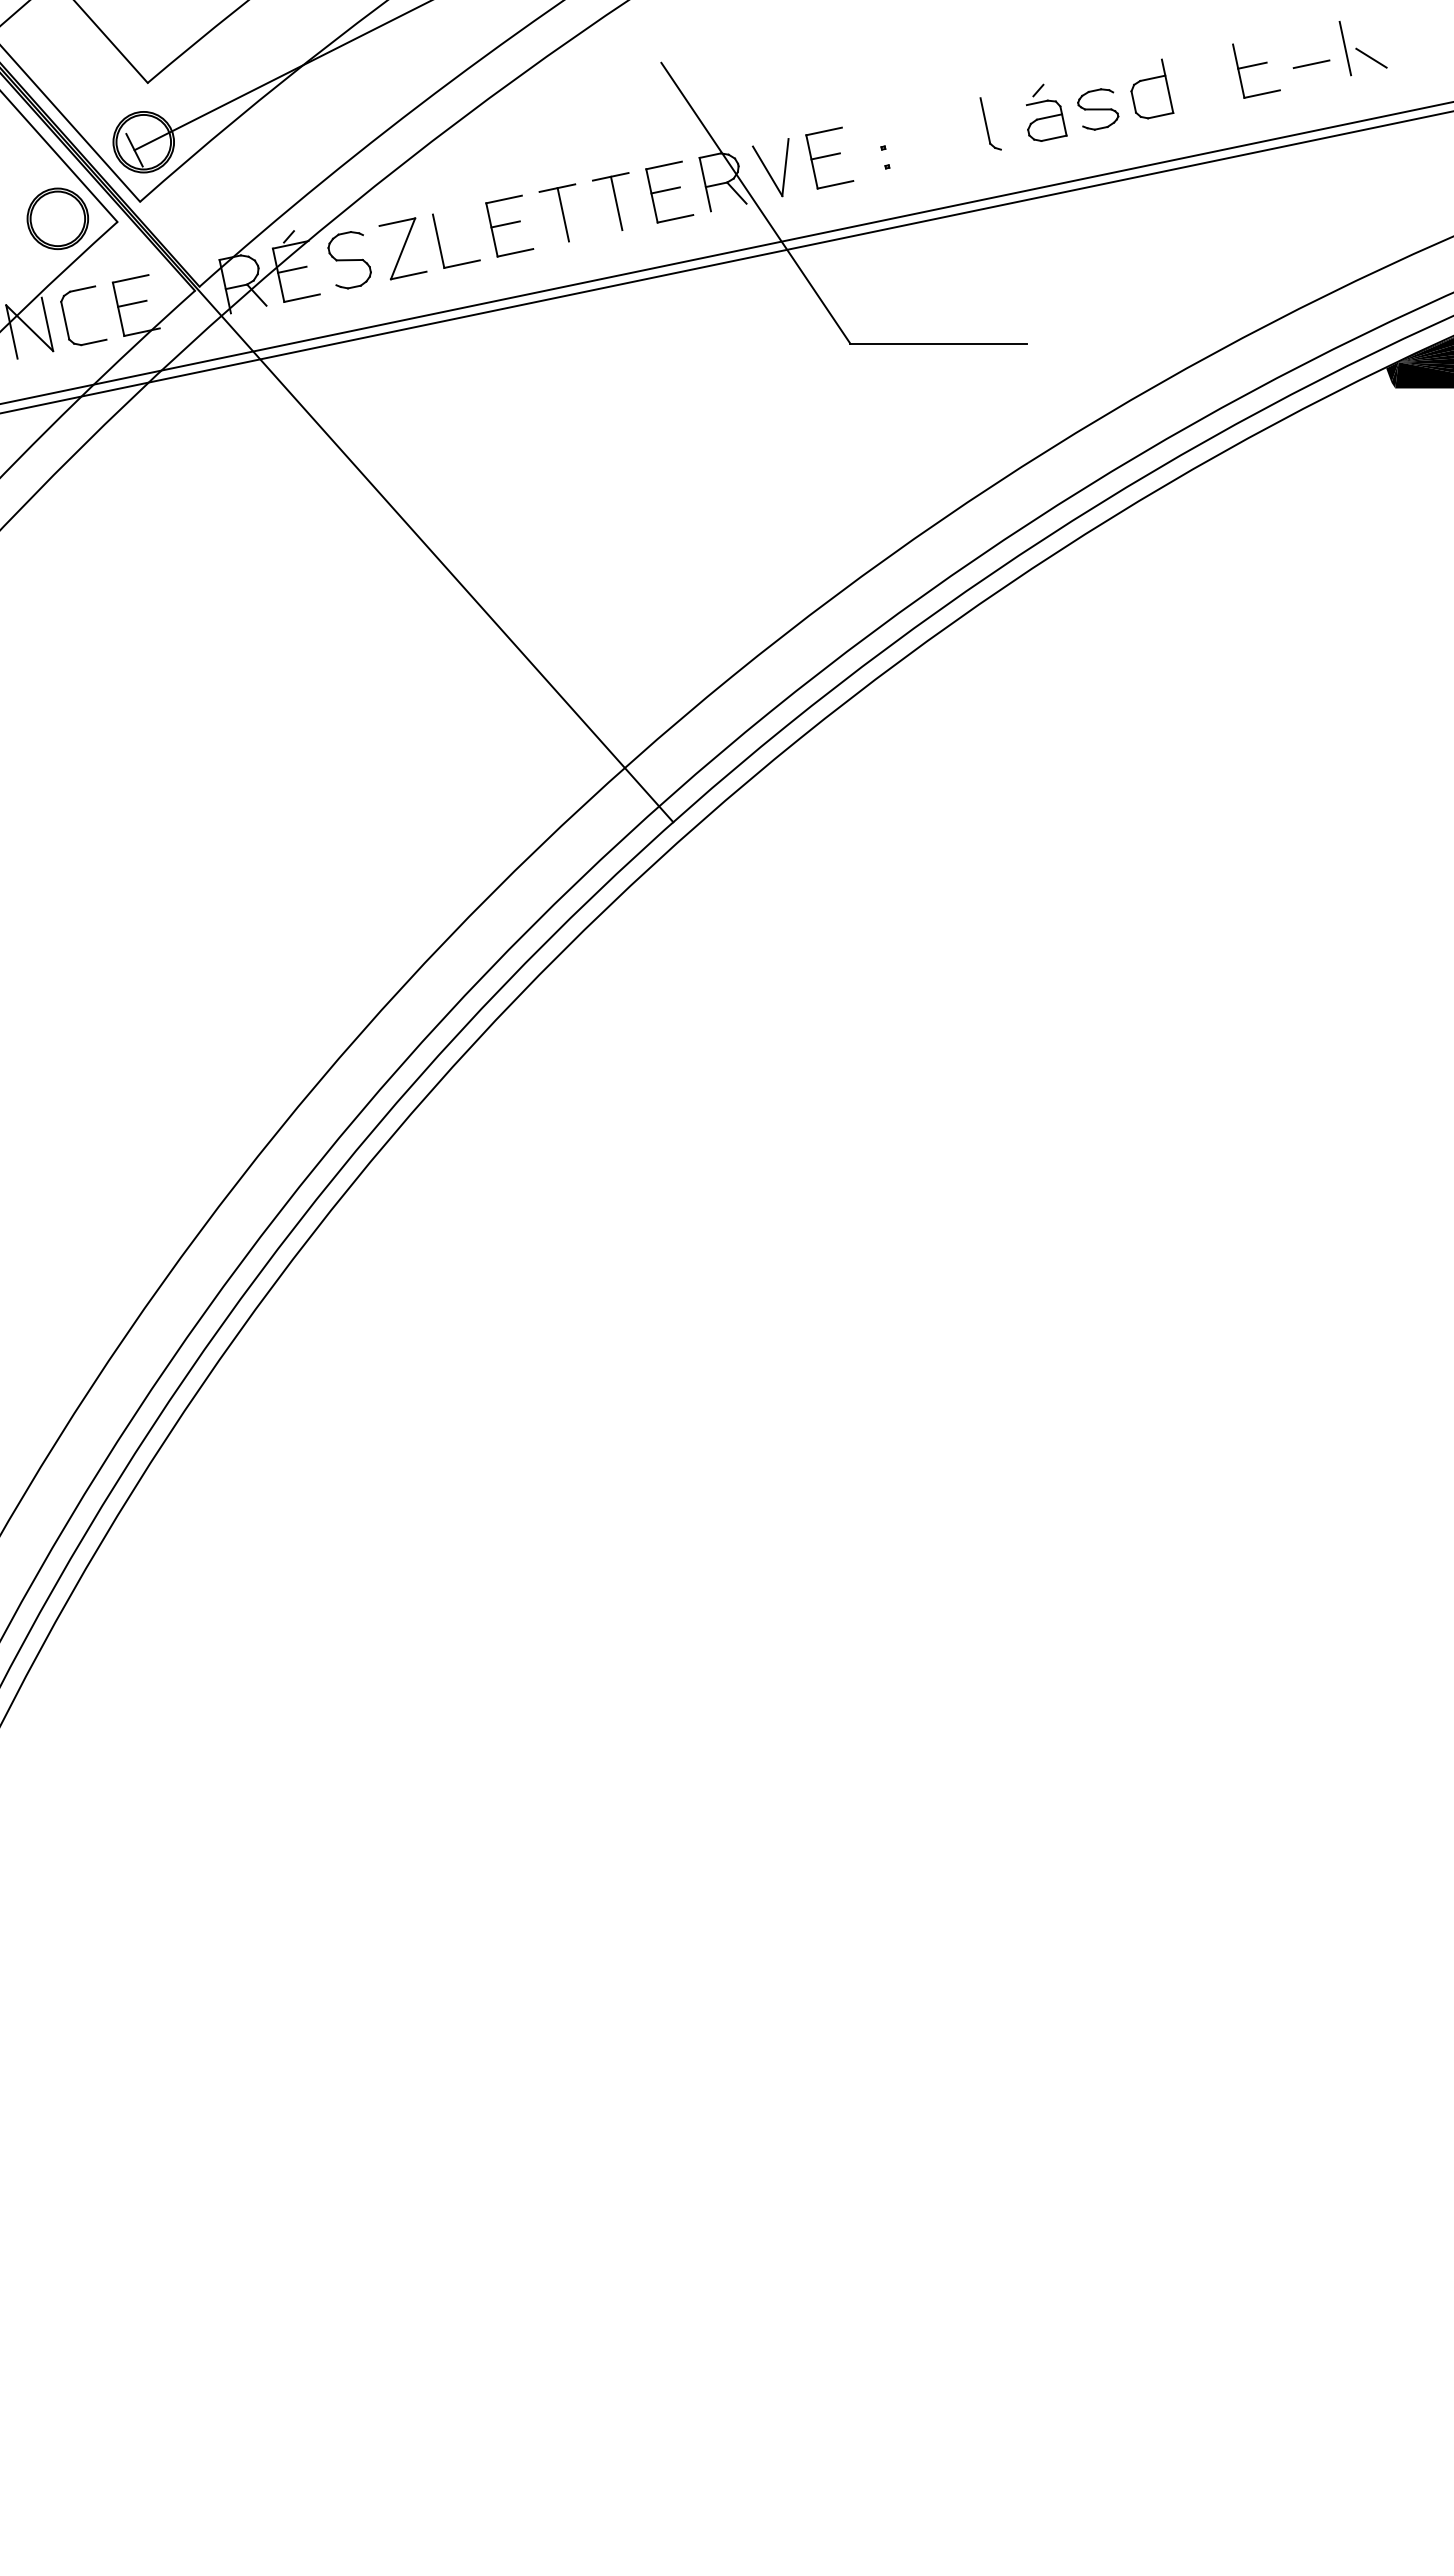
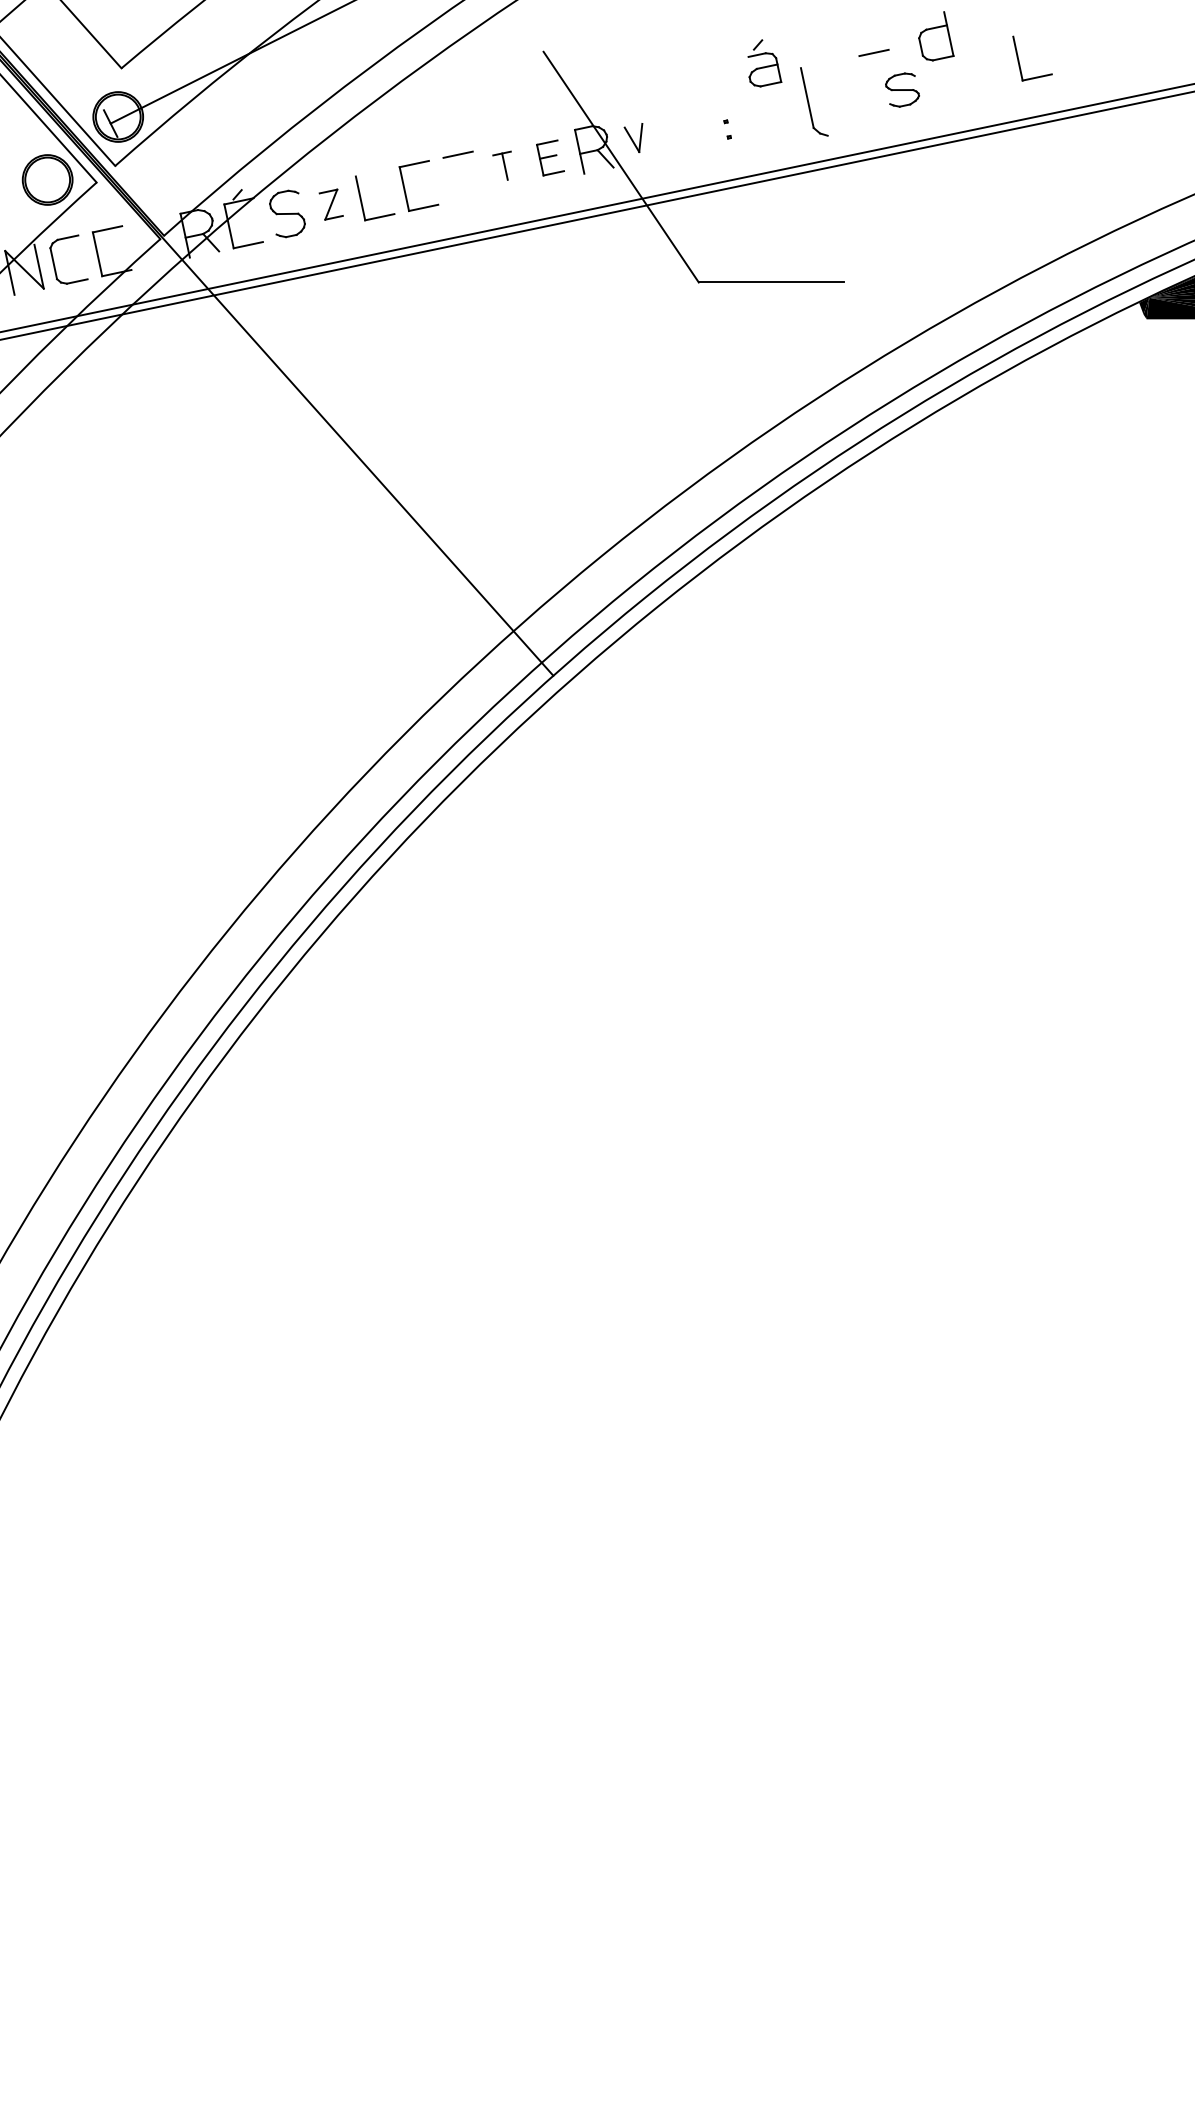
line: (1345, 48) -> (1105, 40), removed
line: (1371, 57) -> (1127, 47), removed
line: (1311, 63) -> (874, 52), moved
line: (1252, 65) -> (1029, 53), removed
part: (1152, 88) -> (936, 35), moved
part: (1046, 112) -> (764, 63), moved
part: (990, 123) -> (814, 101), size x1.6
part: (829, 157) -> (681, 129), removed
part: (770, 167) -> (633, 137), size x0.6
part: (669, 191) -> (550, 157), size x0.7
part: (610, 201) -> (501, 165), size x0.6
line: (563, 214) -> (463, 176), removed
line: (505, 224) -> (415, 184), removed
part: (402, 248) -> (330, 204), size x0.6
line: (292, 269) -> (240, 221), removed
line: (132, 303) -> (108, 249), removed

